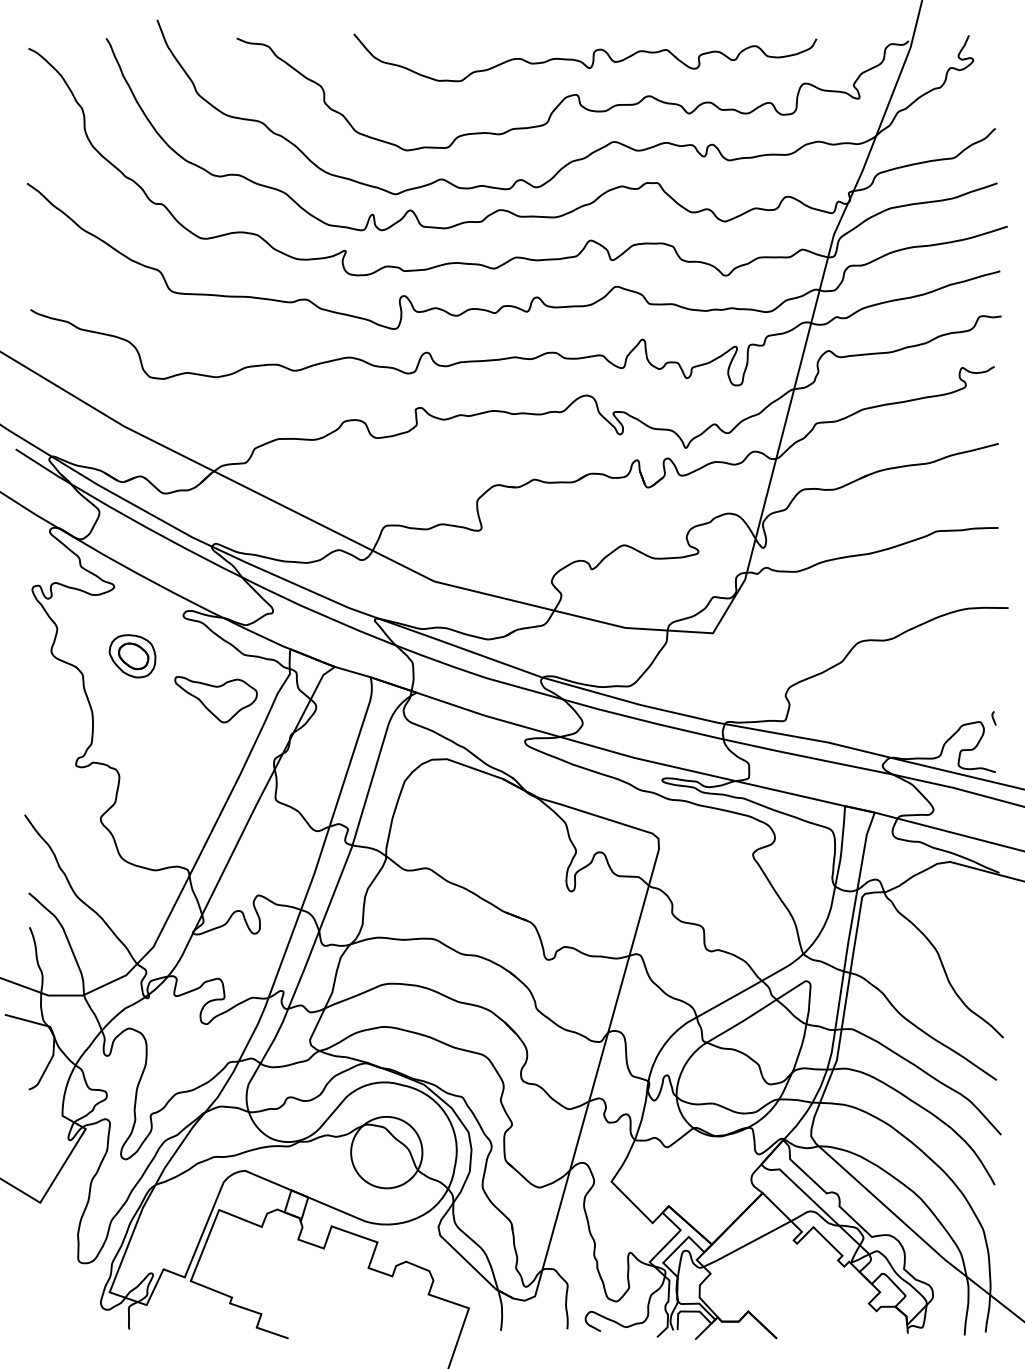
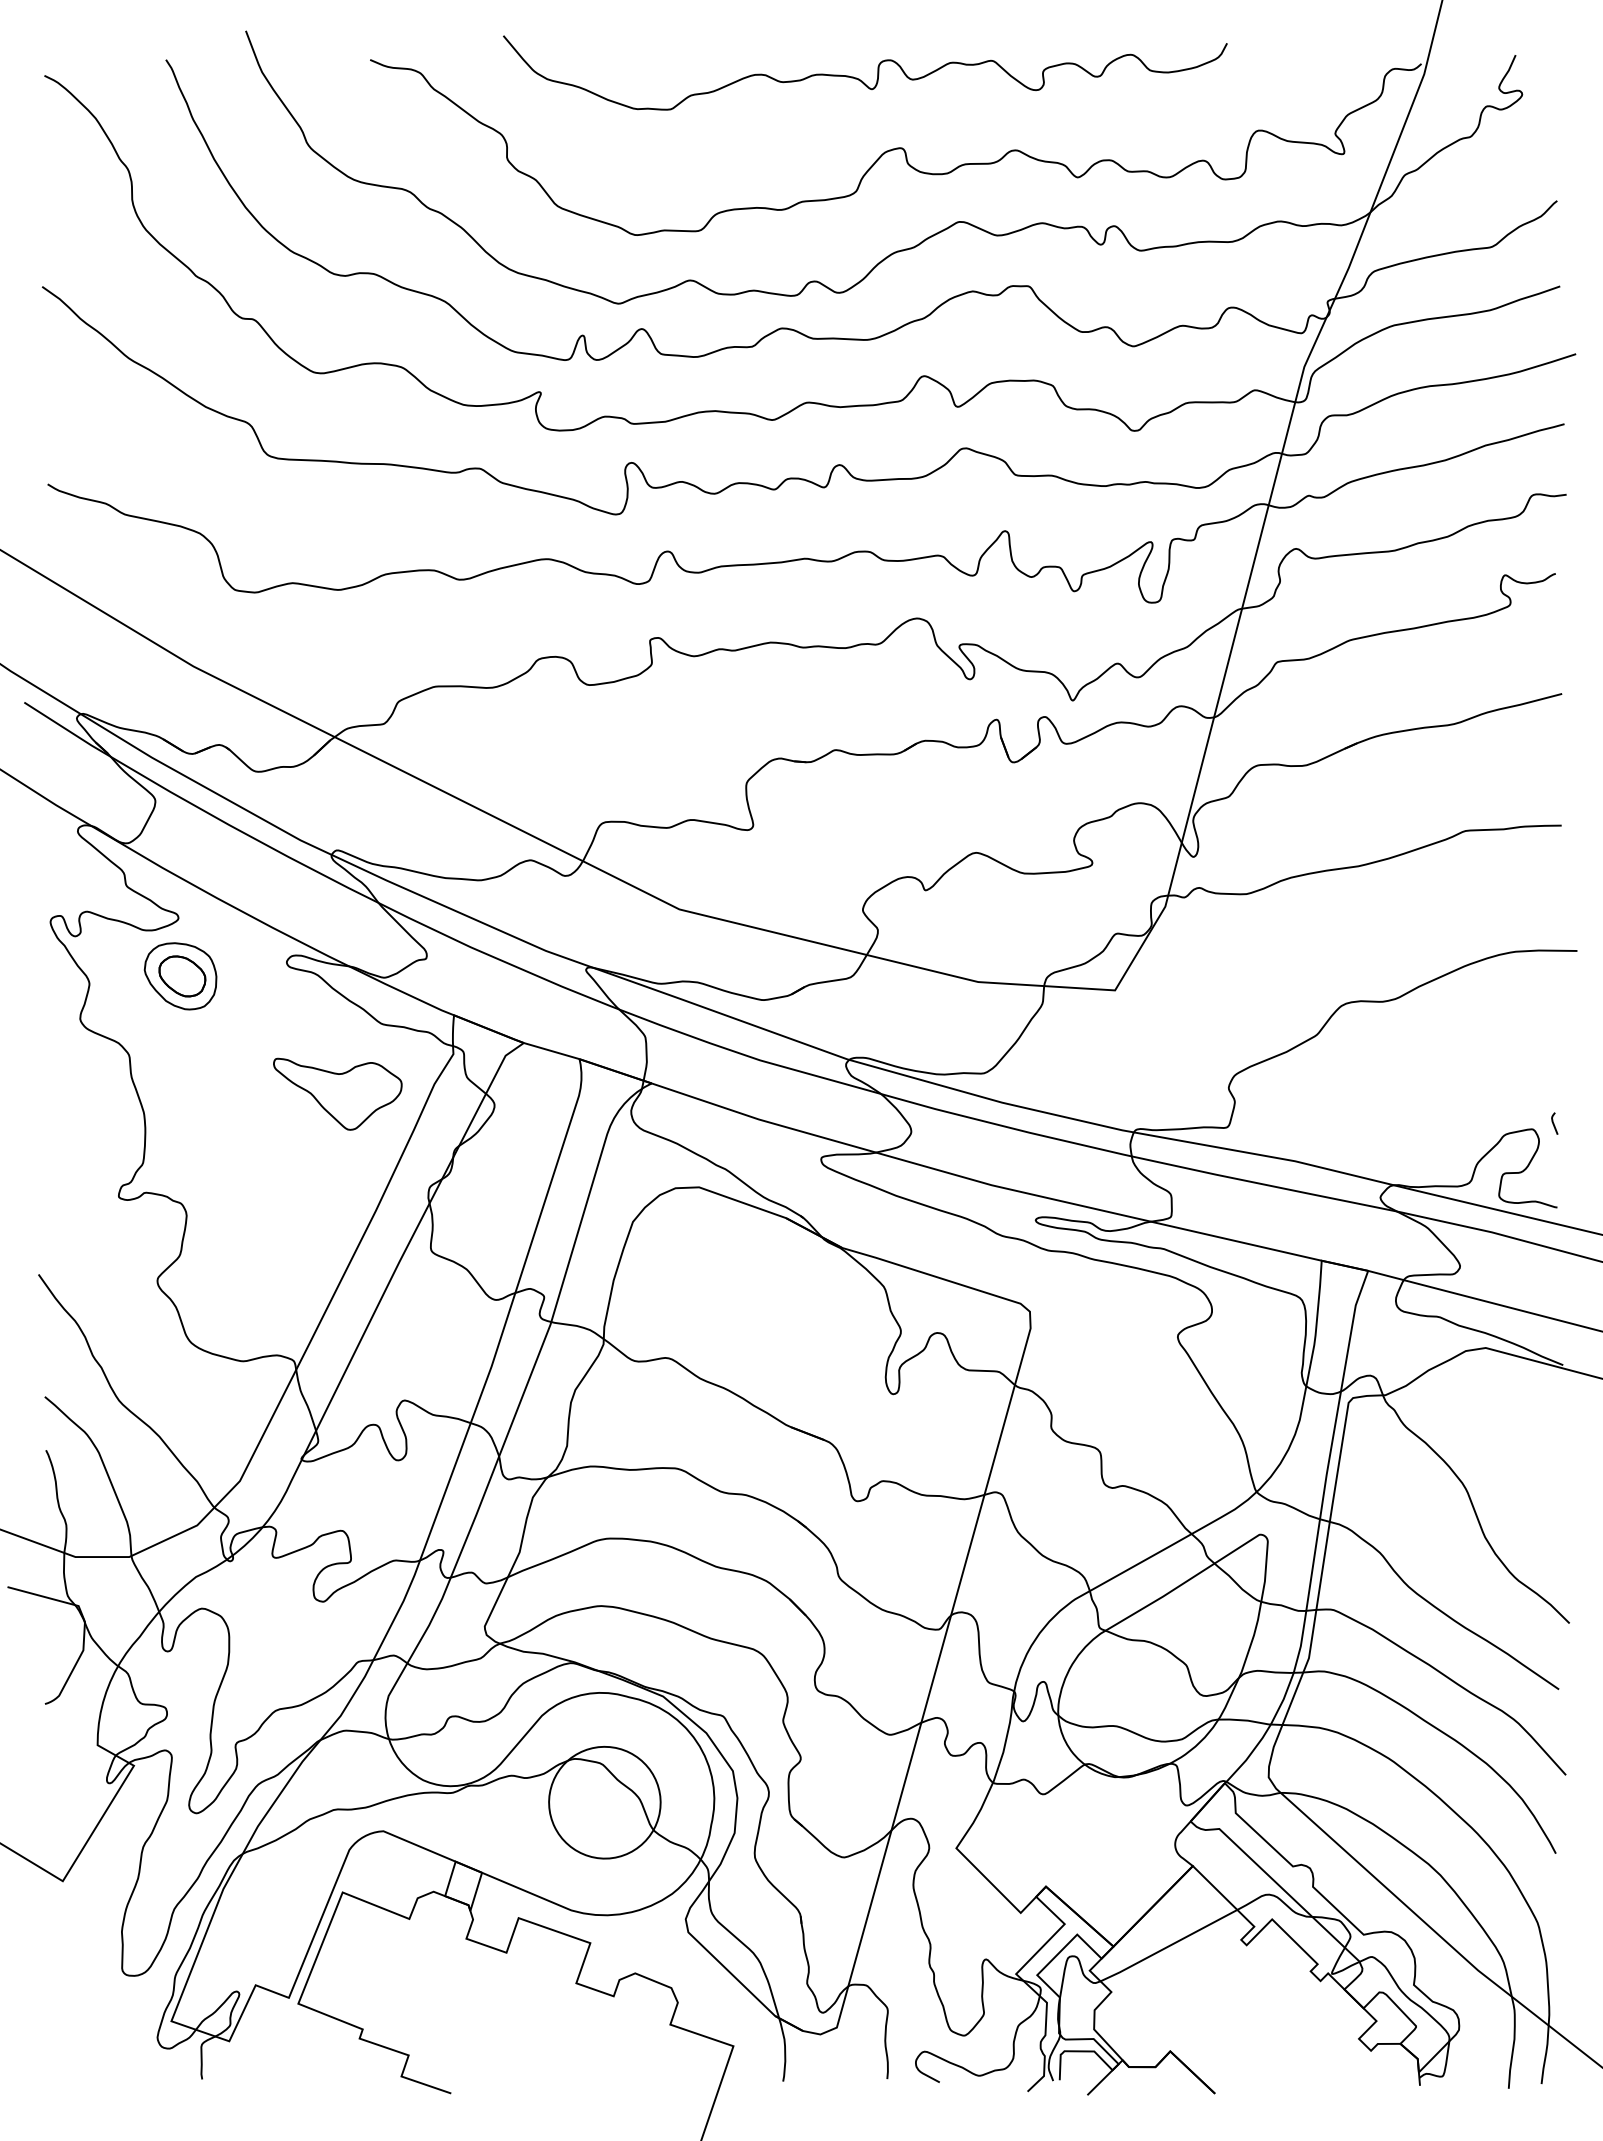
curve: (582, 61) -> (860, 78), moved
part: (132, 656) -> (180, 976), moved

